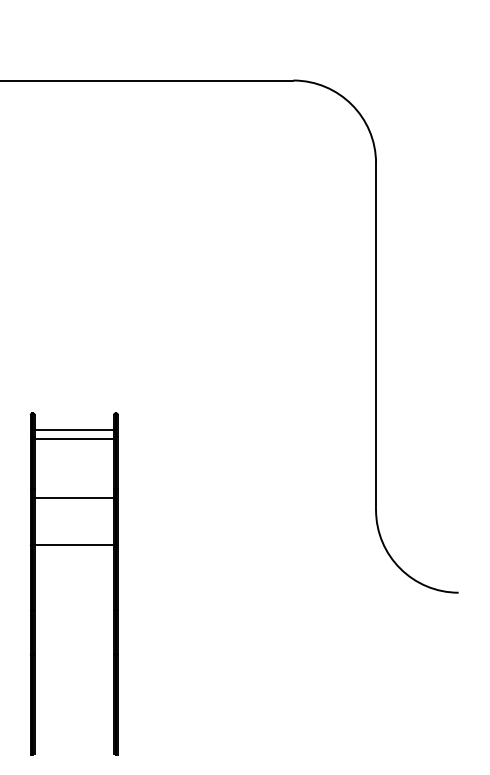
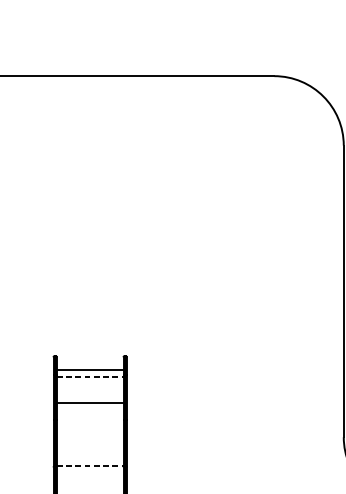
line: (74, 438) -> (90, 377), solid -> dashed
line: (74, 497) -> (90, 402), moved
line: (74, 544) -> (90, 466), solid -> dashed

